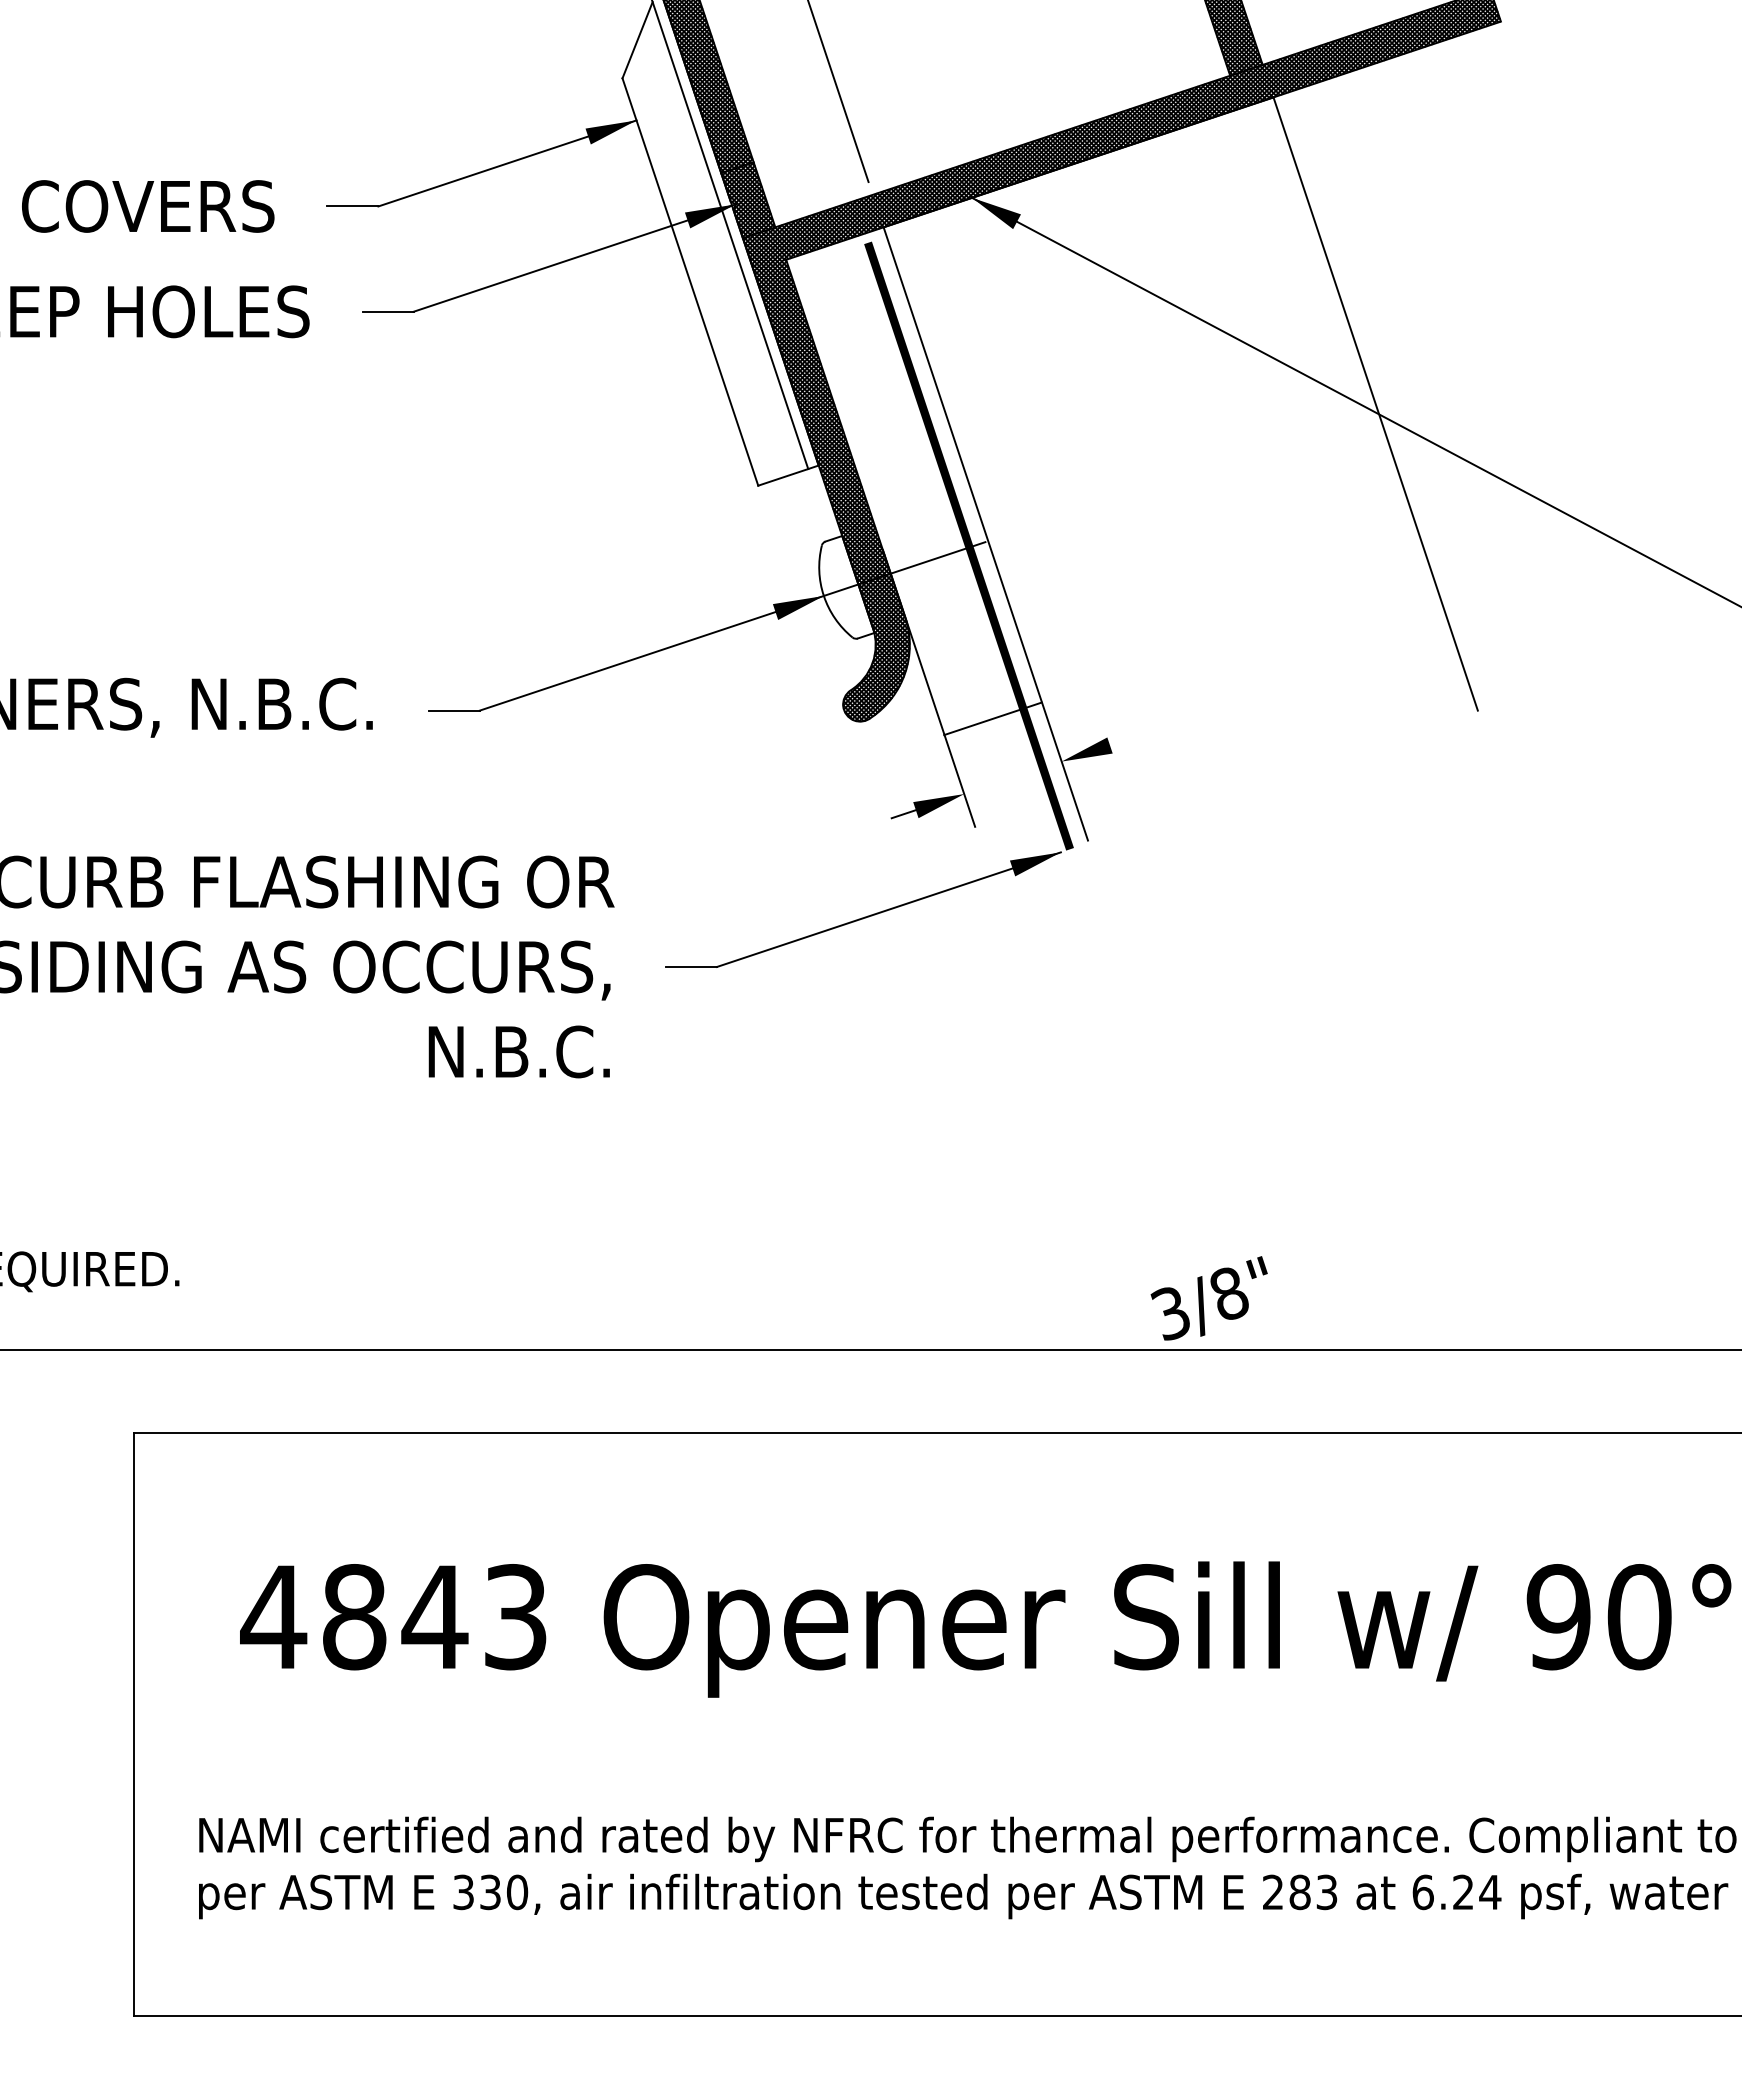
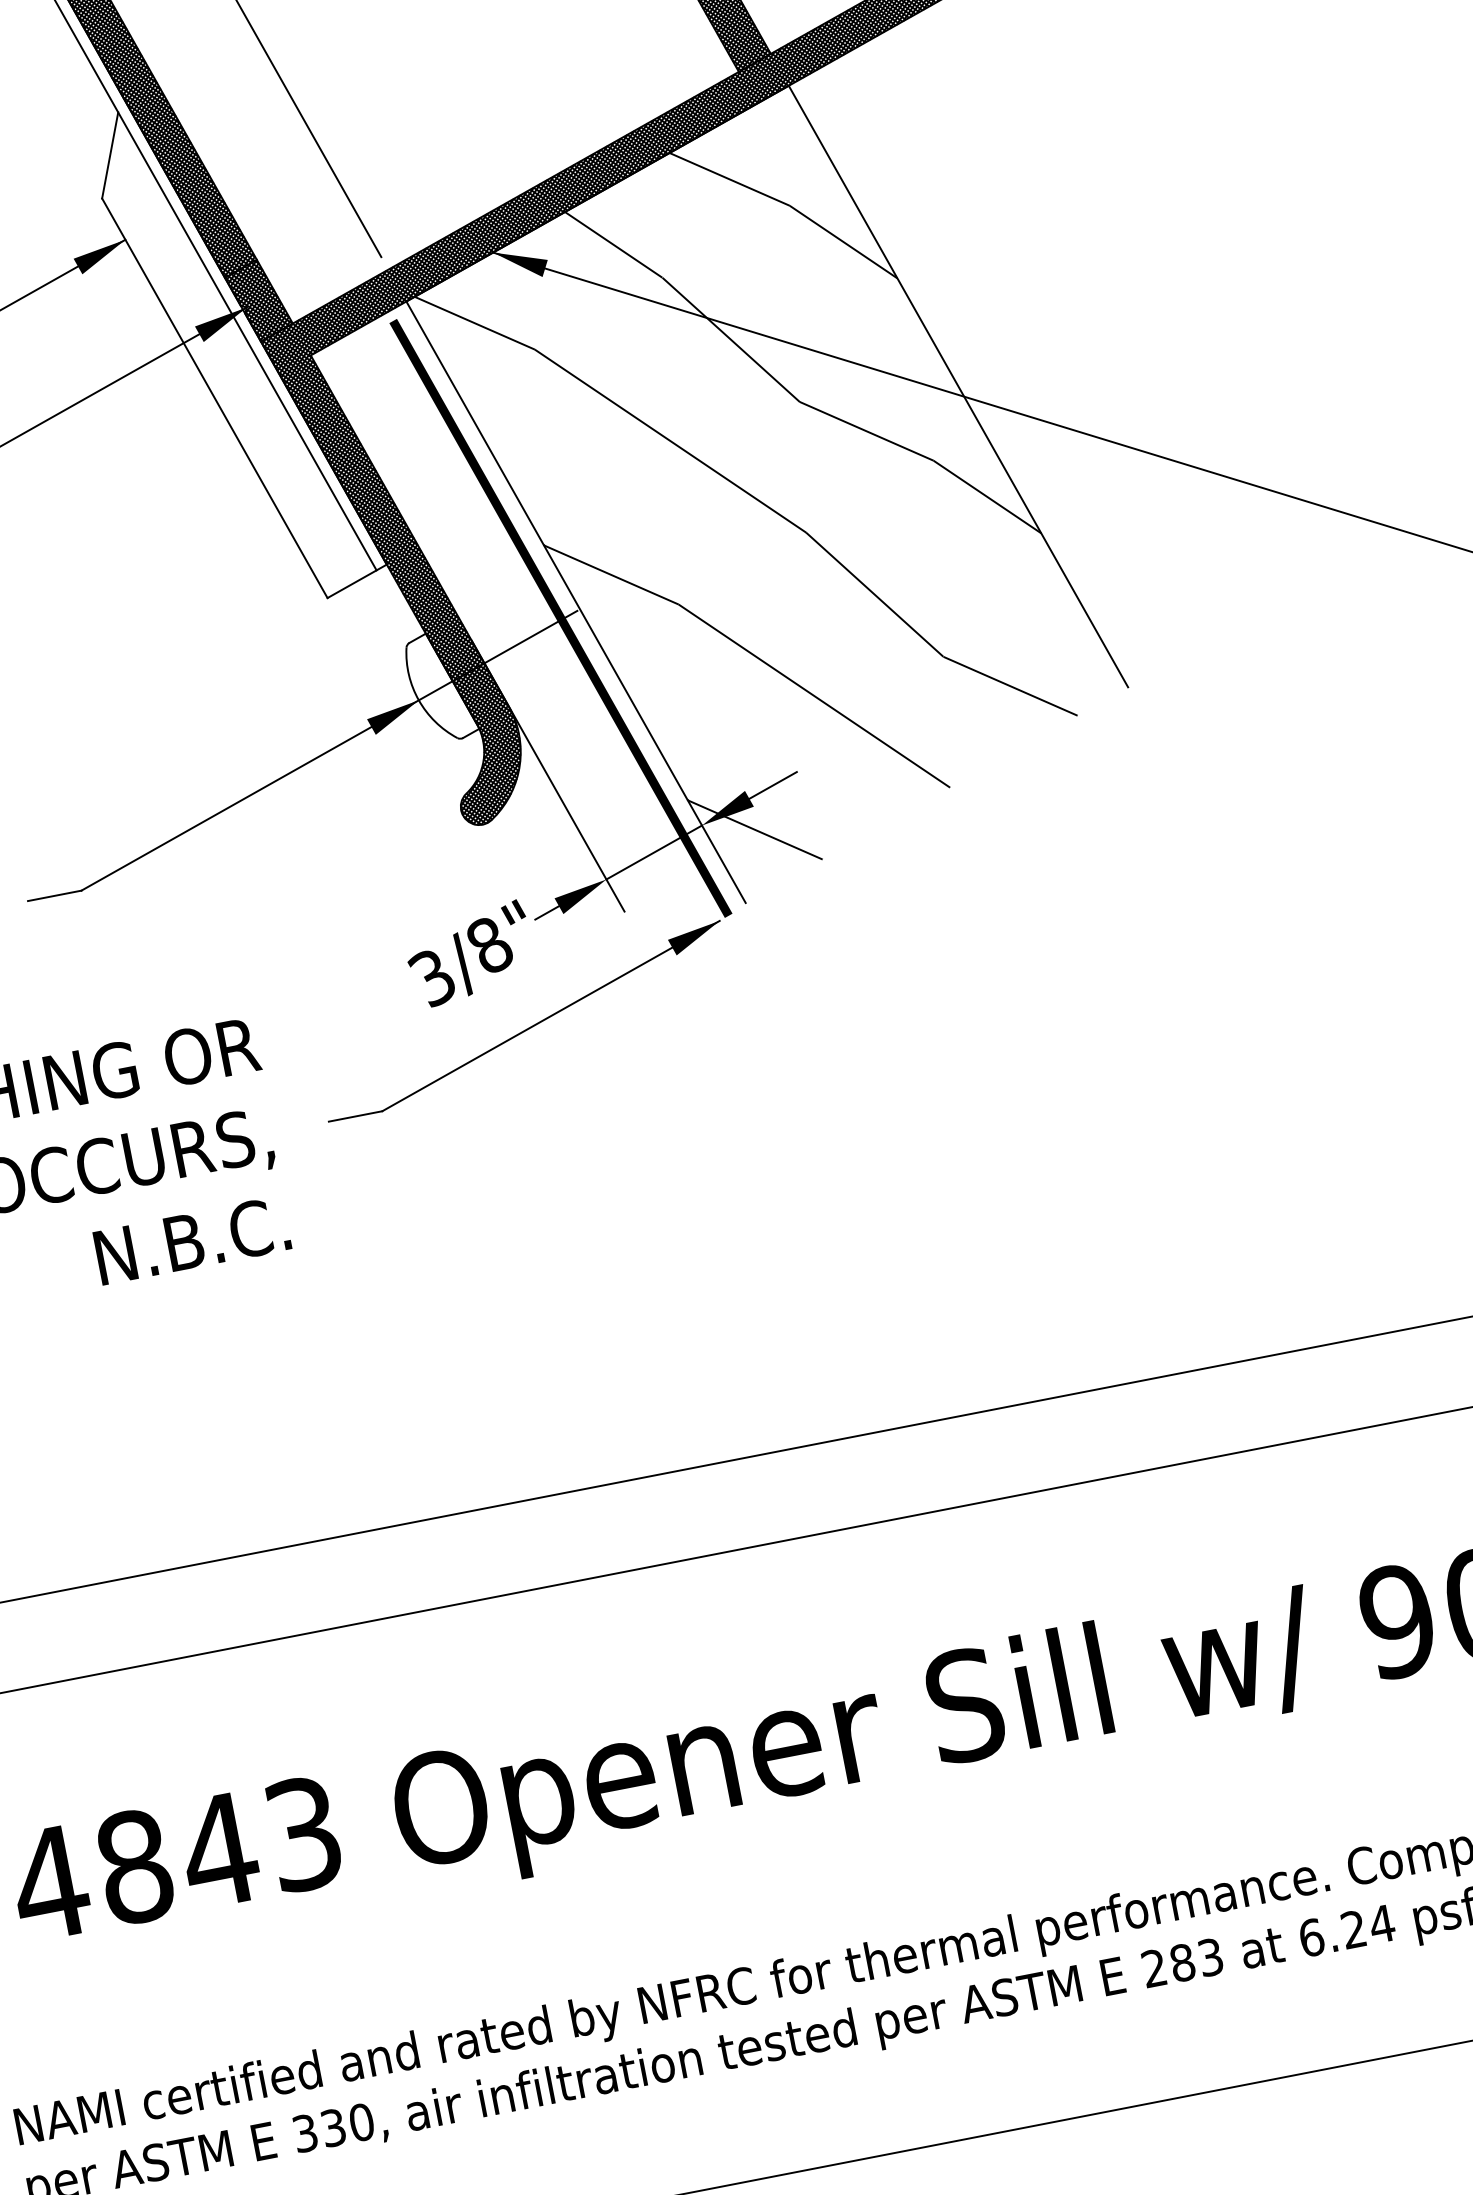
hatch: (1159, 475) -> (746, 505), added
line: (992, 718) -> (653, 852), moved
line: (1134, 737) -> (773, 785), added
text: (1208, 1298) -> (468, 954), moved

